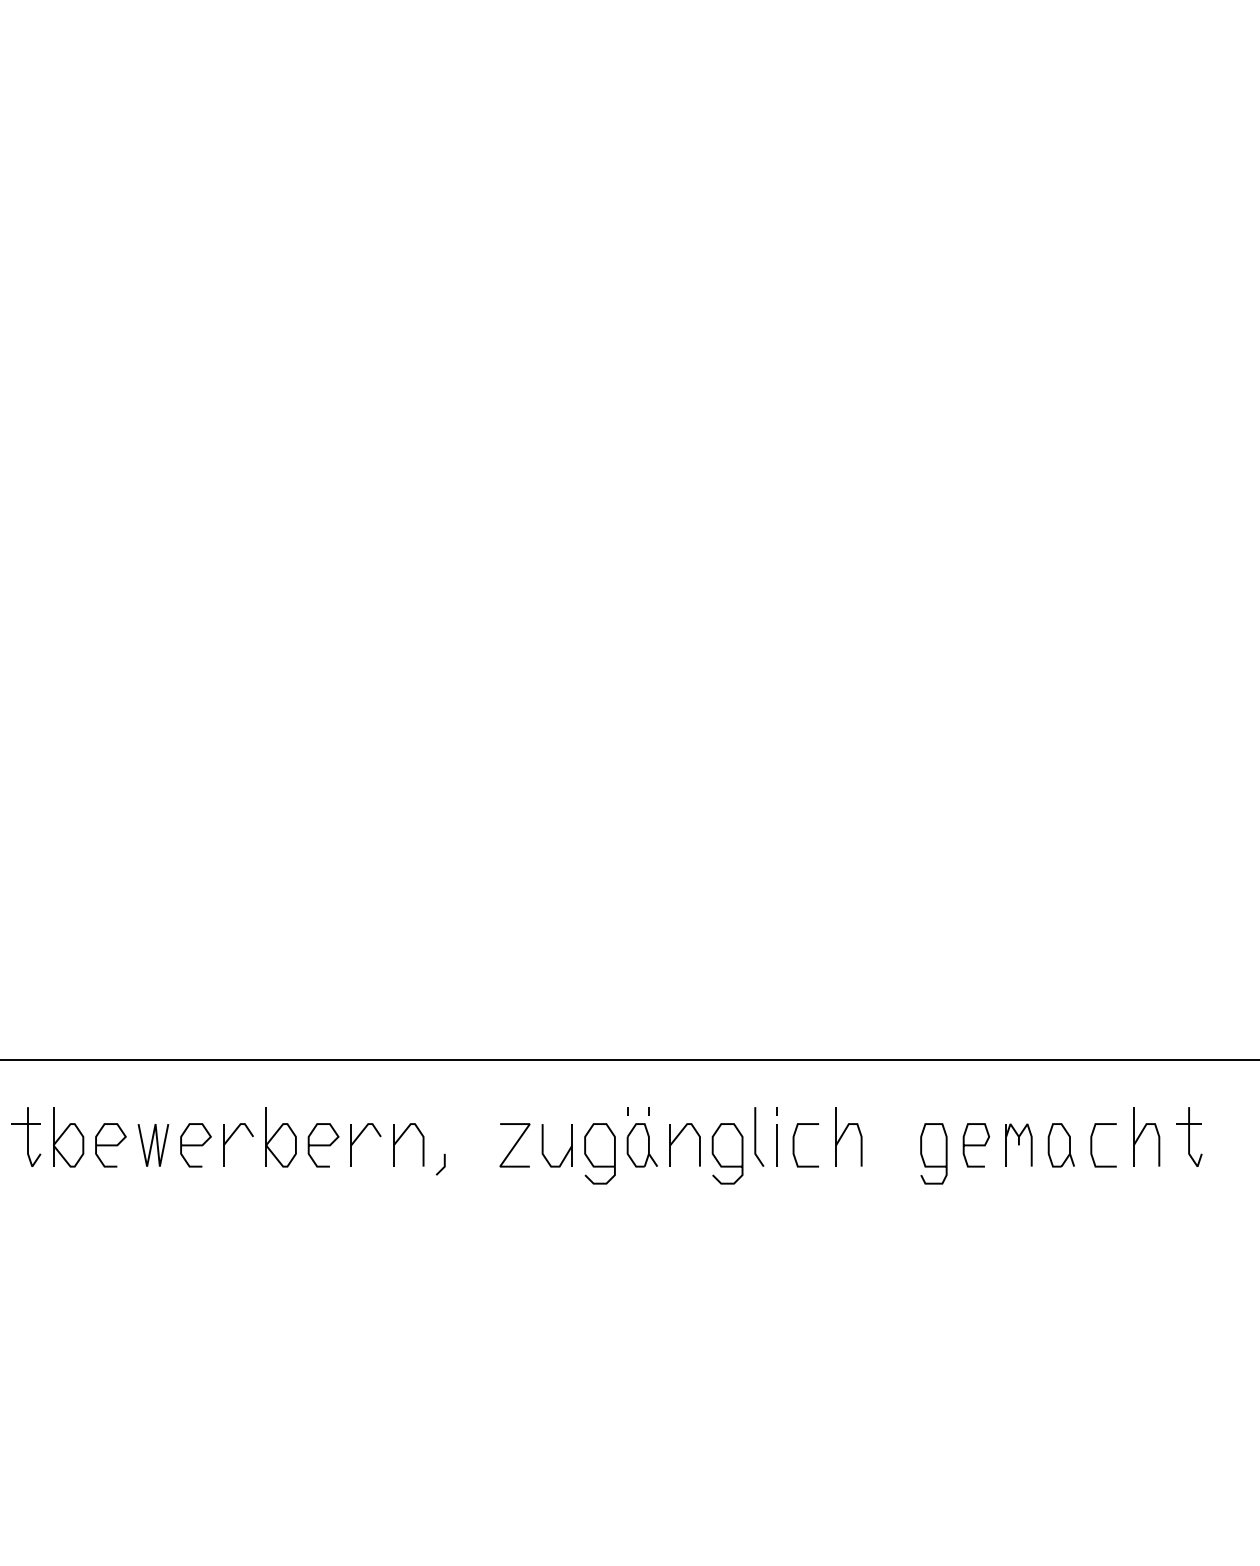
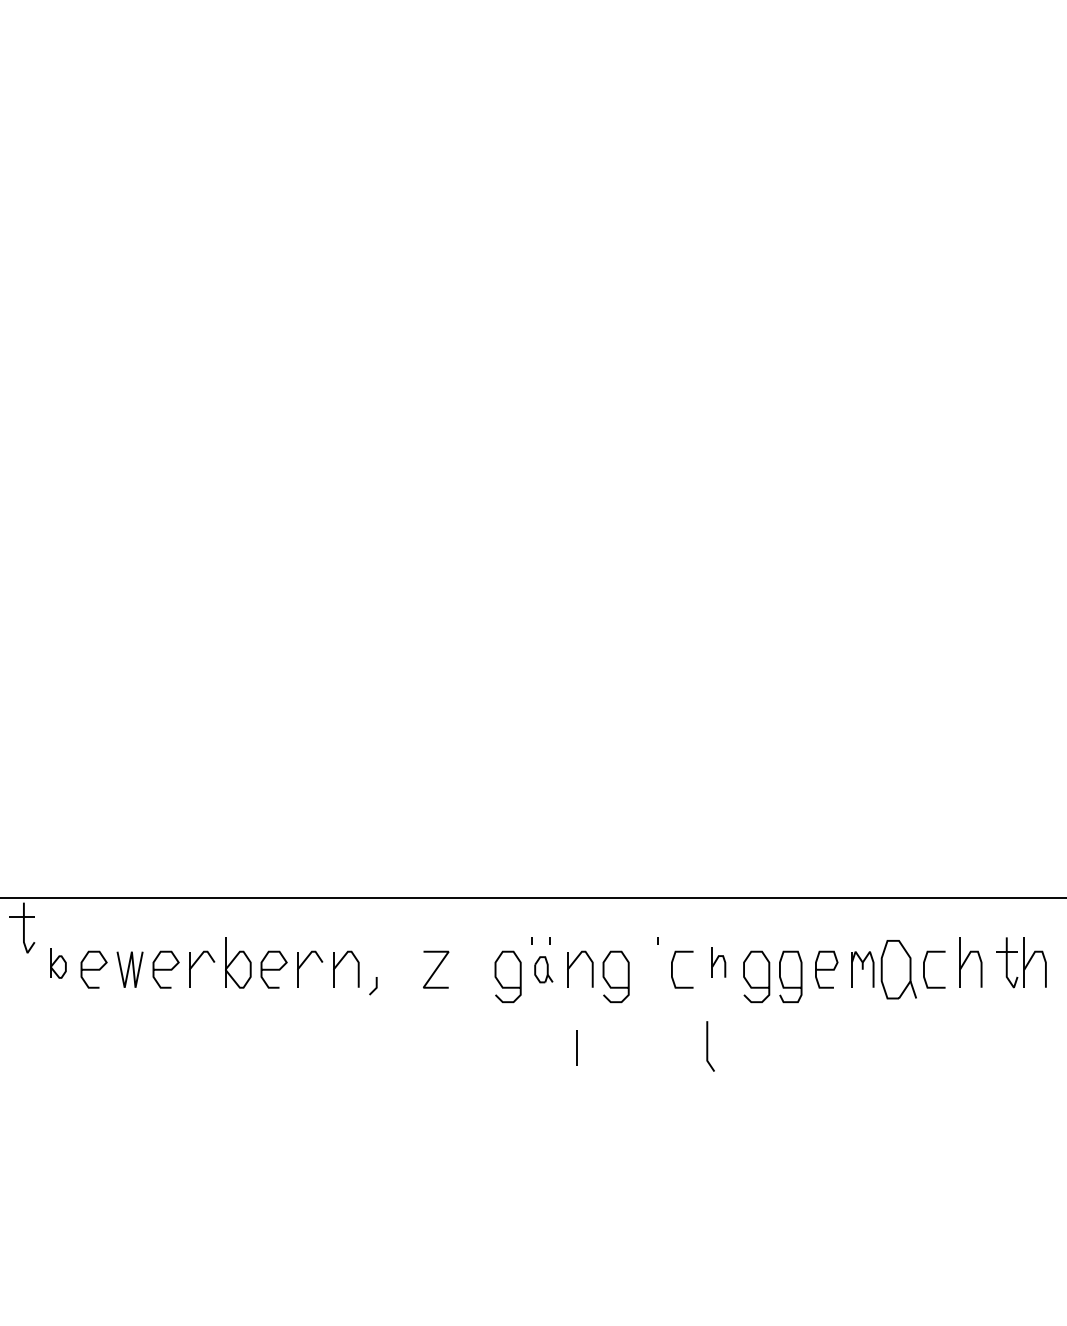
part: (26, 1136) -> (22, 927), moved
curve: (756, 1136) -> (708, 1046), moved
part: (848, 1136) -> (718, 962), size x0.6
part: (1222, 1136) -> (1035, 962), added
part: (68, 1137) -> (58, 963), size x0.6
part: (641, 1145) -> (543, 969), size x0.7
line: (776, 1145) -> (577, 1048), moved
part: (1060, 1145) -> (897, 969), size x1.6
part: (567, 1151) -> (480, 974), removed
curve: (884, 1160) -> (748, 982), added

